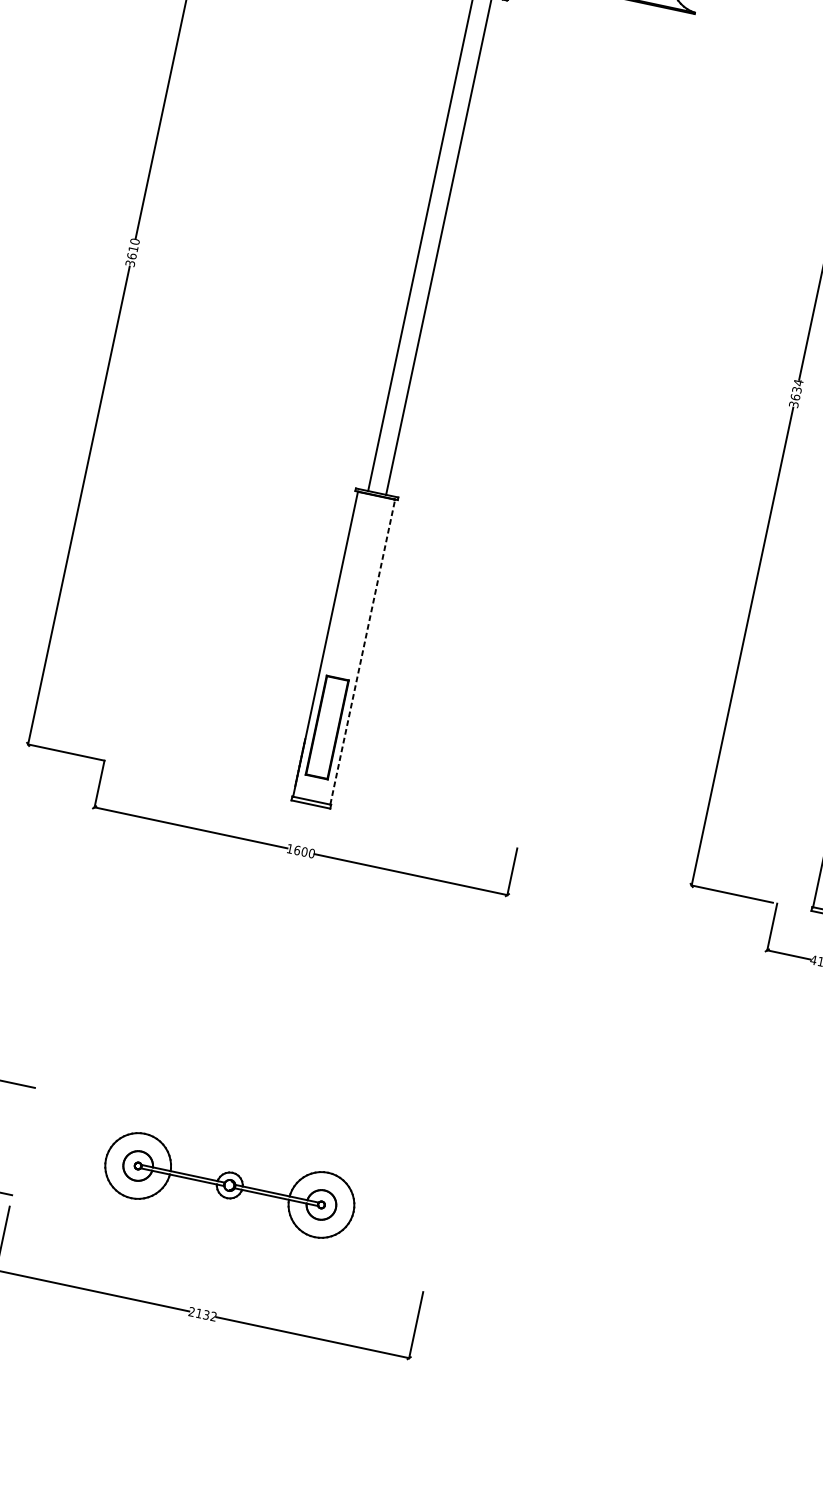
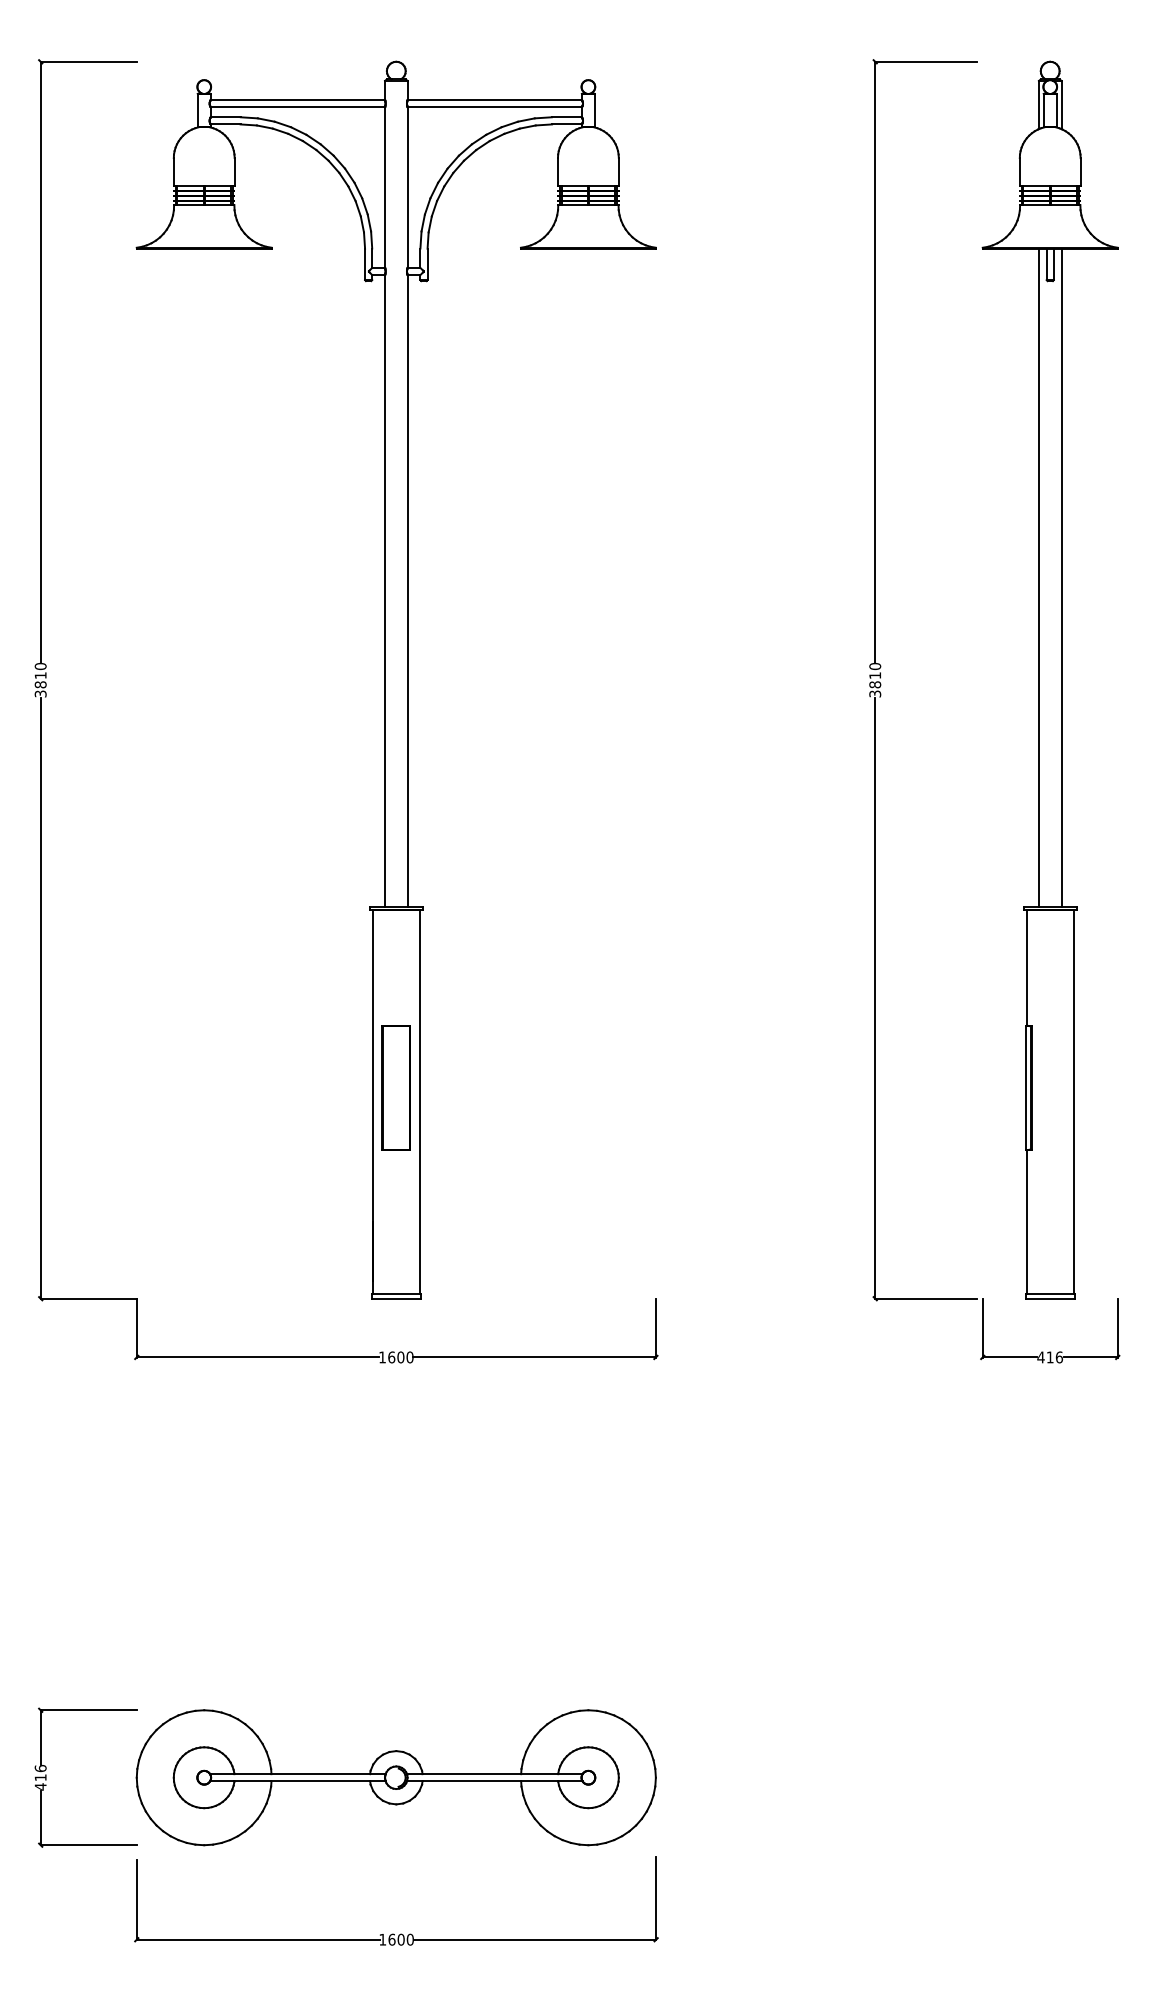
text: (131, 256) -> (40, 684), 3610 -> 3810
text: (797, 389) -> (875, 675), 3634 -> 3810
line: (362, 652) -> (419, 1102), dashed -> solid
part: (326, 727) -> (395, 1087), moved
part: (229, 1185) -> (395, 1777), size x1.67
text: (202, 1314) -> (396, 1939), 2132 -> 1600

